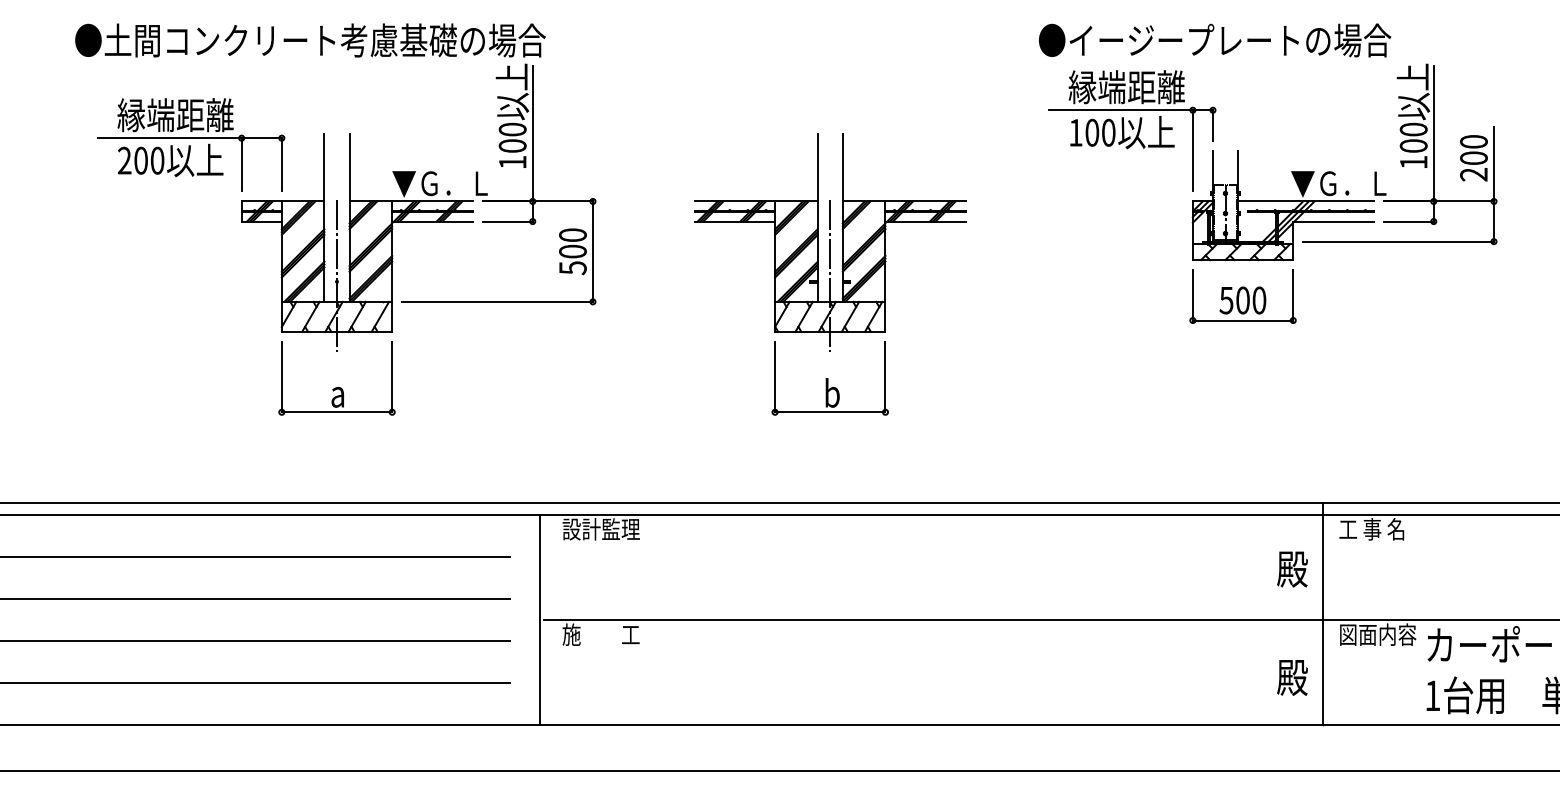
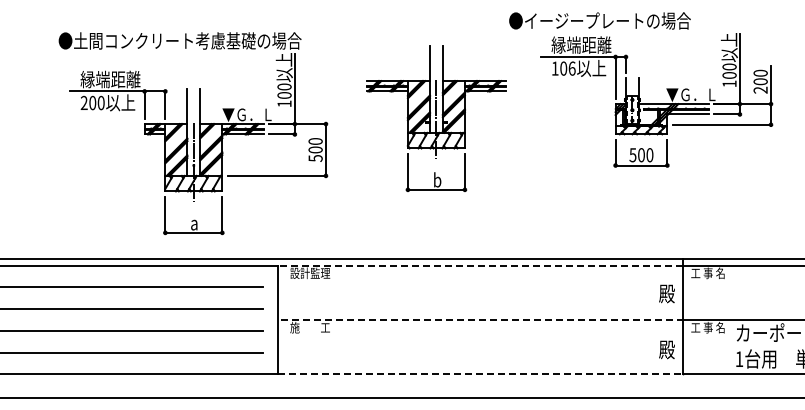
text: (1214, 39) -> (599, 20), moved
text: (1107, 132) -> (571, 68), 100 -> 106
part: (336, 219) -> (193, 133), moved
part: (830, 273) -> (436, 118), moved
line: (931, 514) -> (480, 265), solid -> dashed
line: (933, 620) -> (481, 320), solid -> dashed
text: (1376, 634) -> (710, 327), 図面内容 -> 工 事 名
line: (933, 725) -> (481, 374), solid -> dashed

